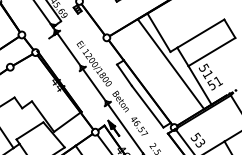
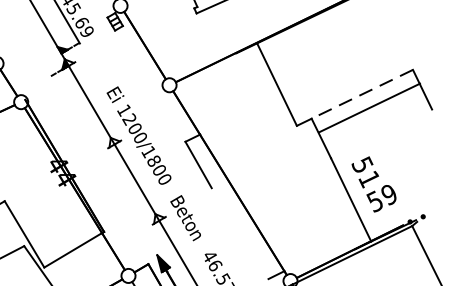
line: (200, 33) -> (361, 93), solid -> dashed
line: (211, 51) -> (368, 106), moved
line: (170, 64) -> (294, 151), removed
text: (218, 80) -> (389, 193), 51 -> 59
line: (147, 106) -> (239, 233), removed

